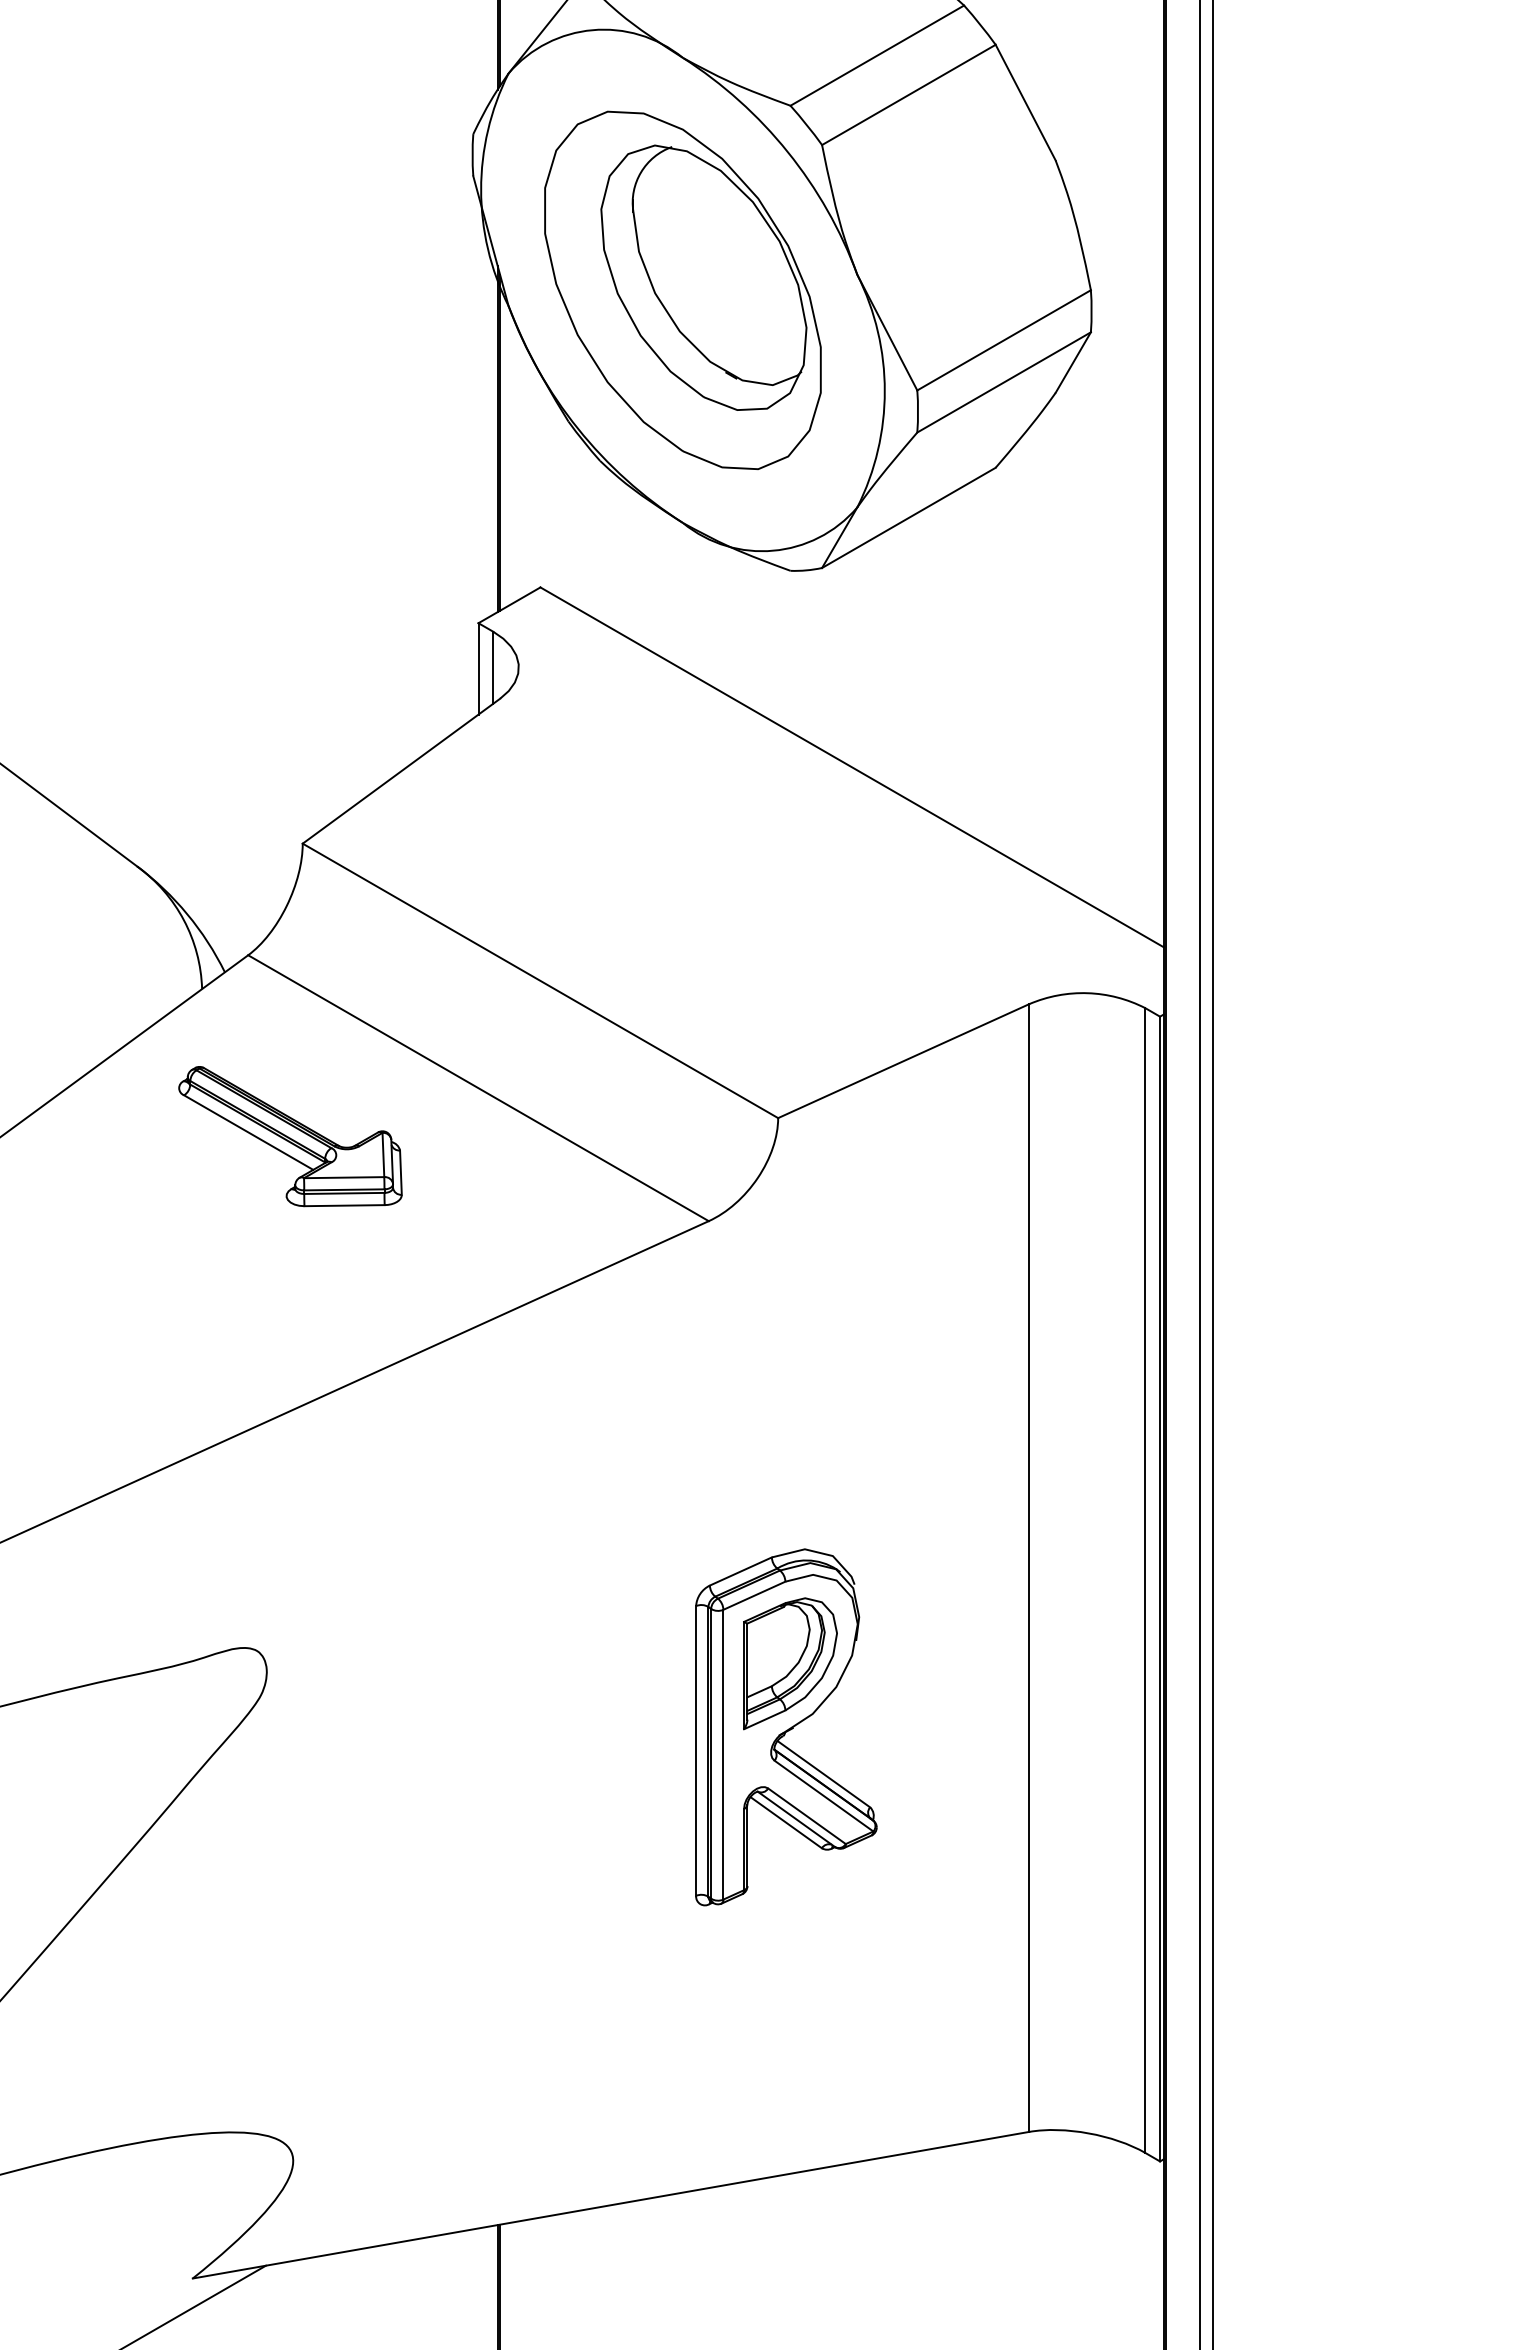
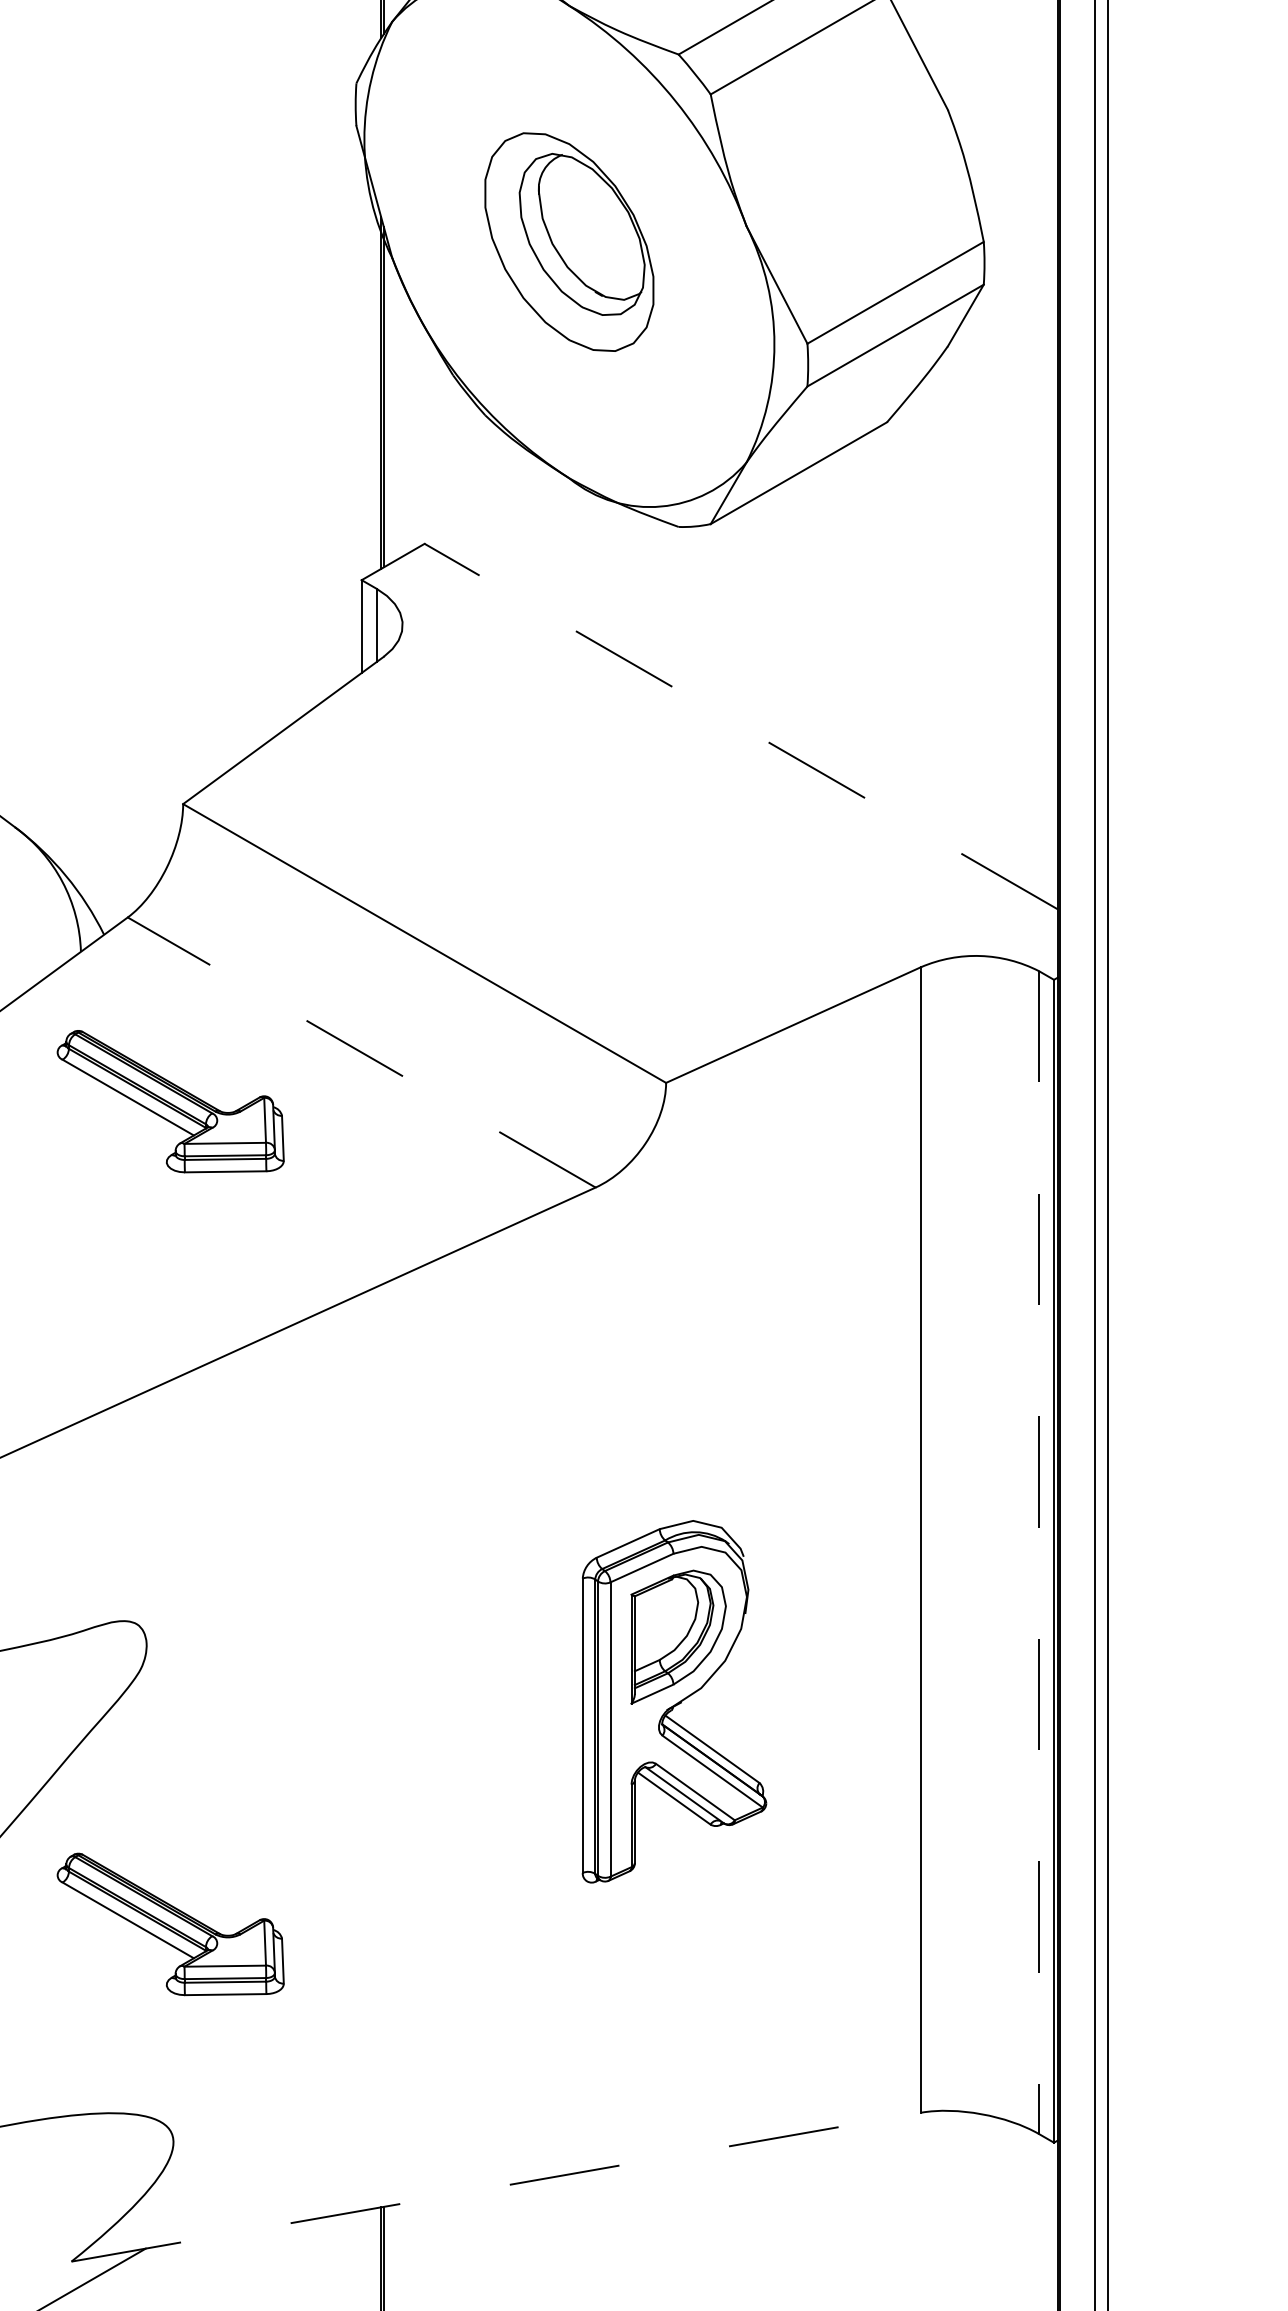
part: (682, 290) -> (568, 242), size x0.6
line: (852, 767) -> (741, 726), solid -> dashed
line: (478, 1088) -> (361, 1052), solid -> dashed
line: (1145, 1581) -> (1039, 1553), solid -> dashed
part: (290, 1946) -> (170, 1924), added
line: (611, 2205) -> (496, 2187), solid -> dashed

